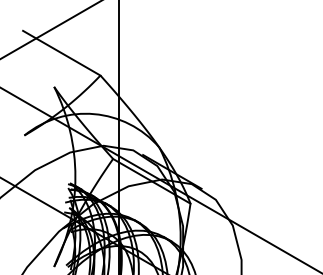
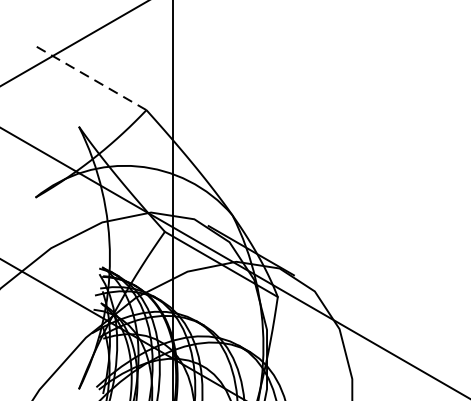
line: (61, 53) -> (89, 77), solid -> dashed

